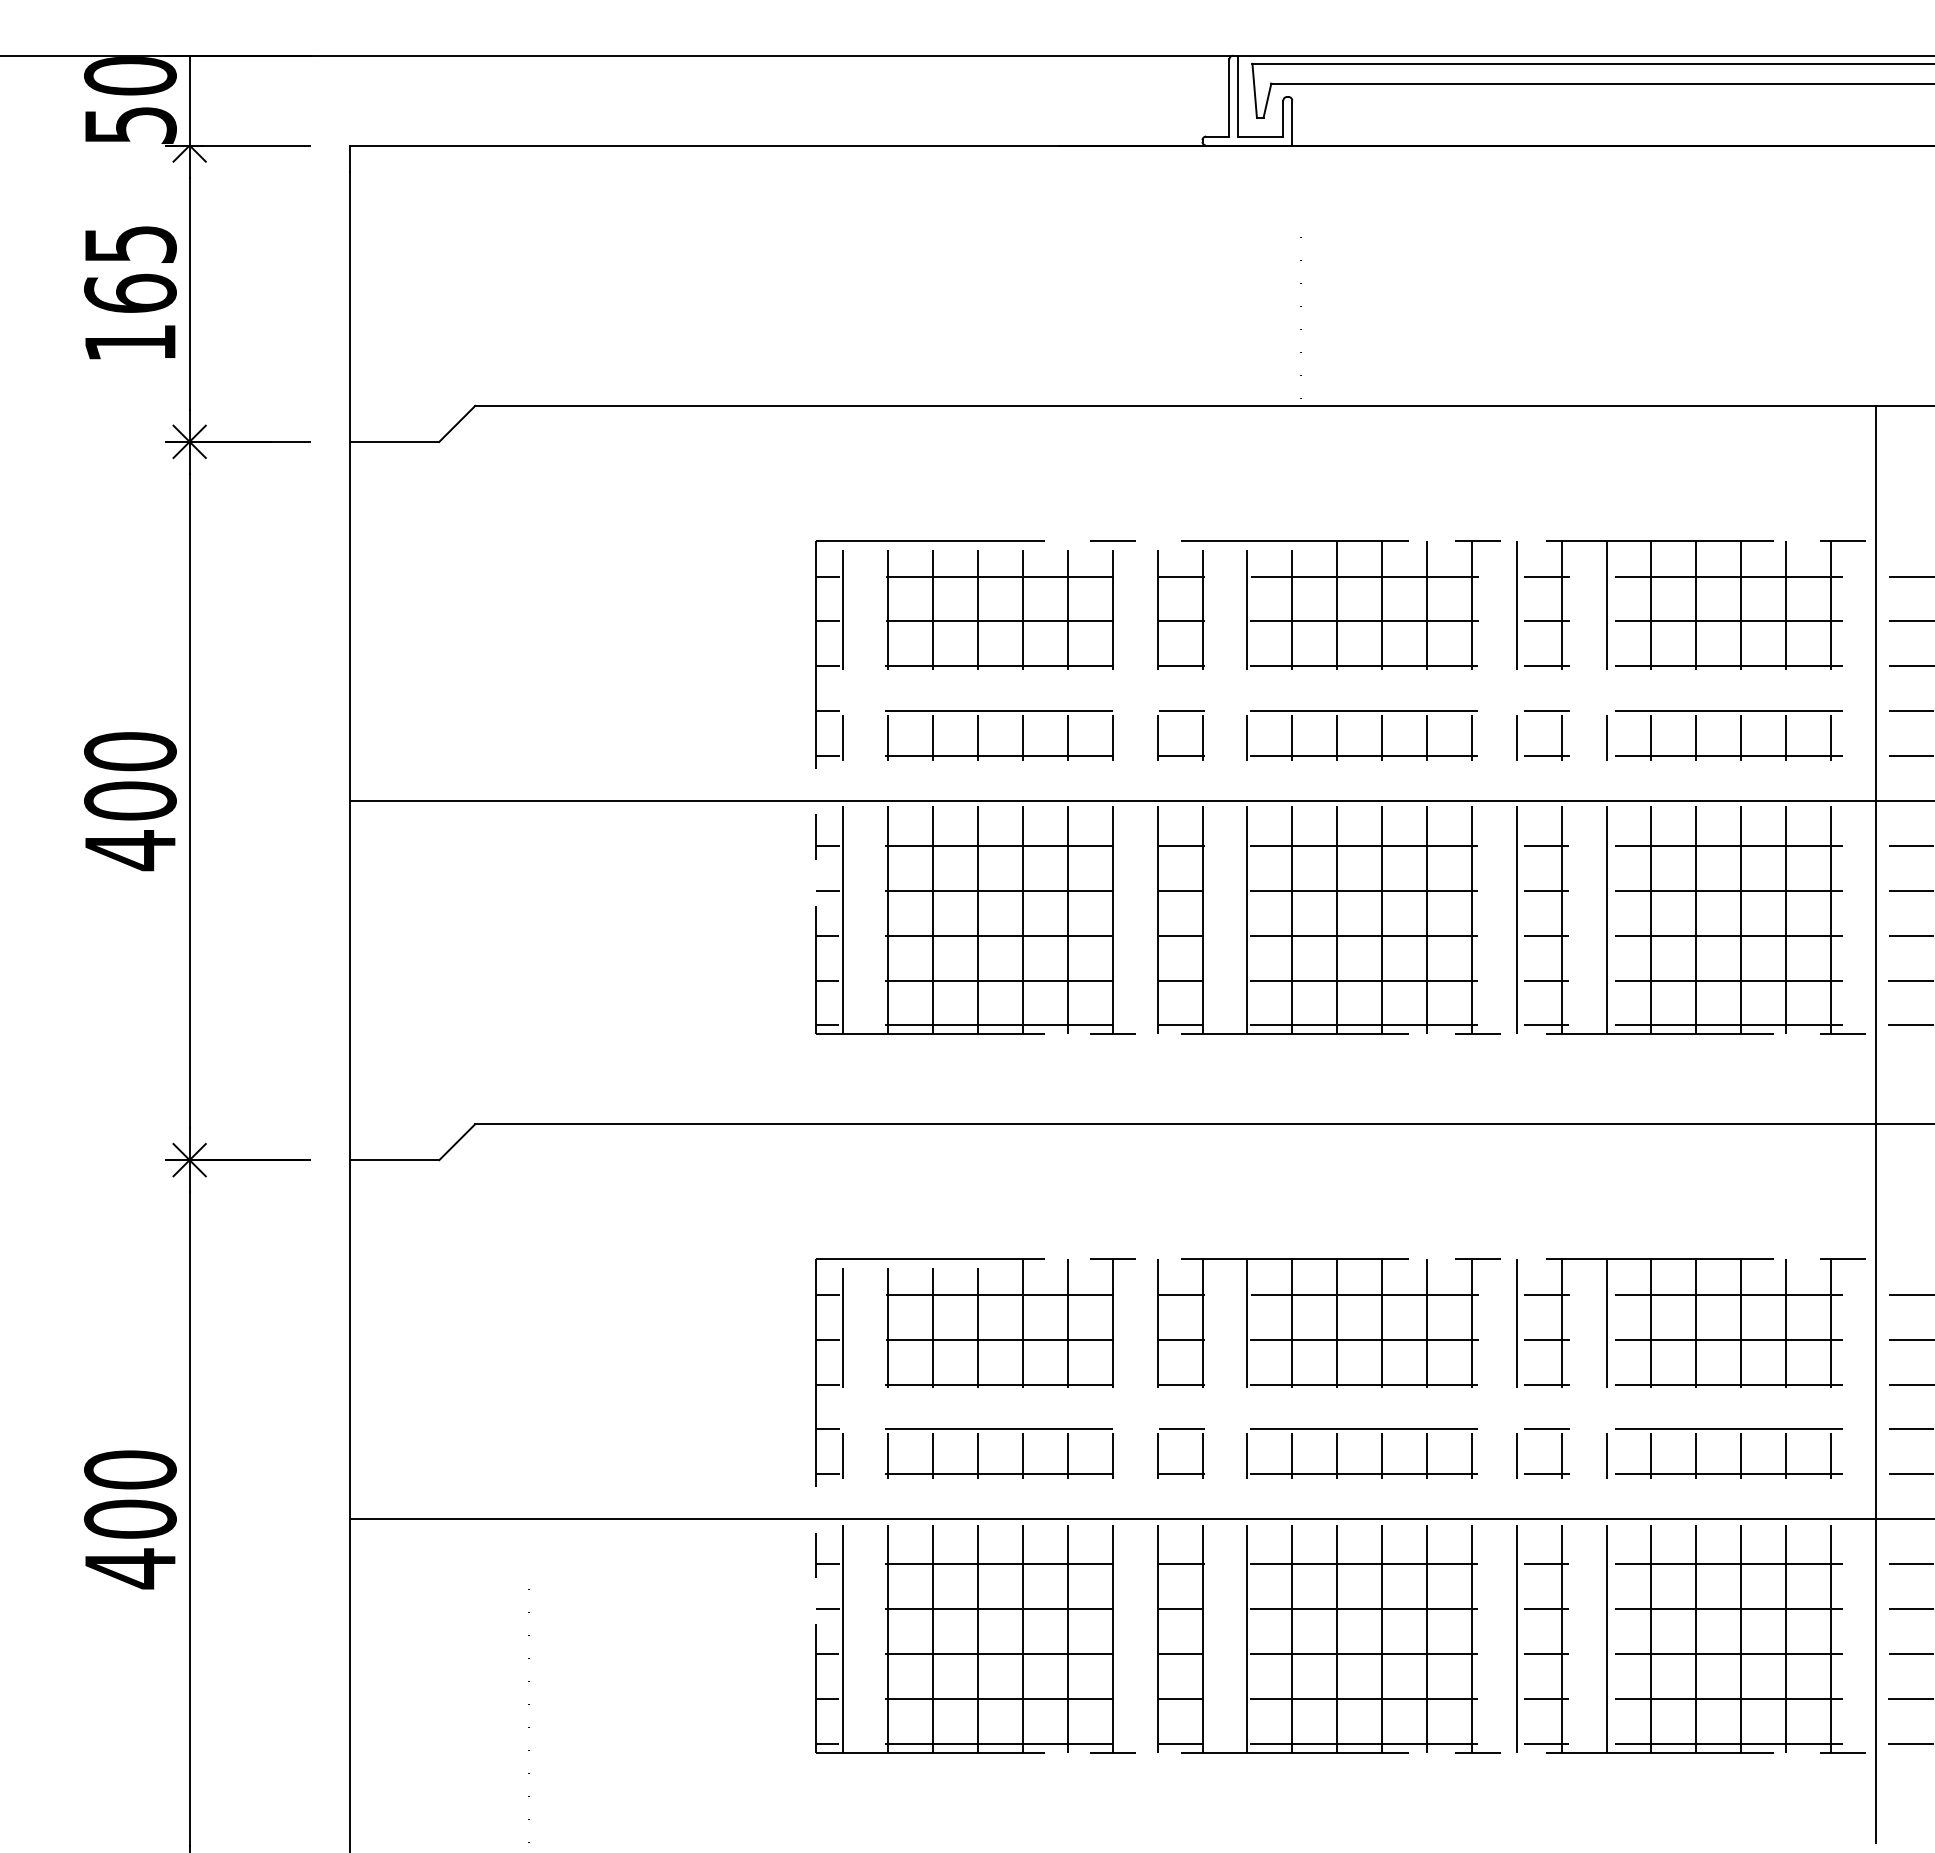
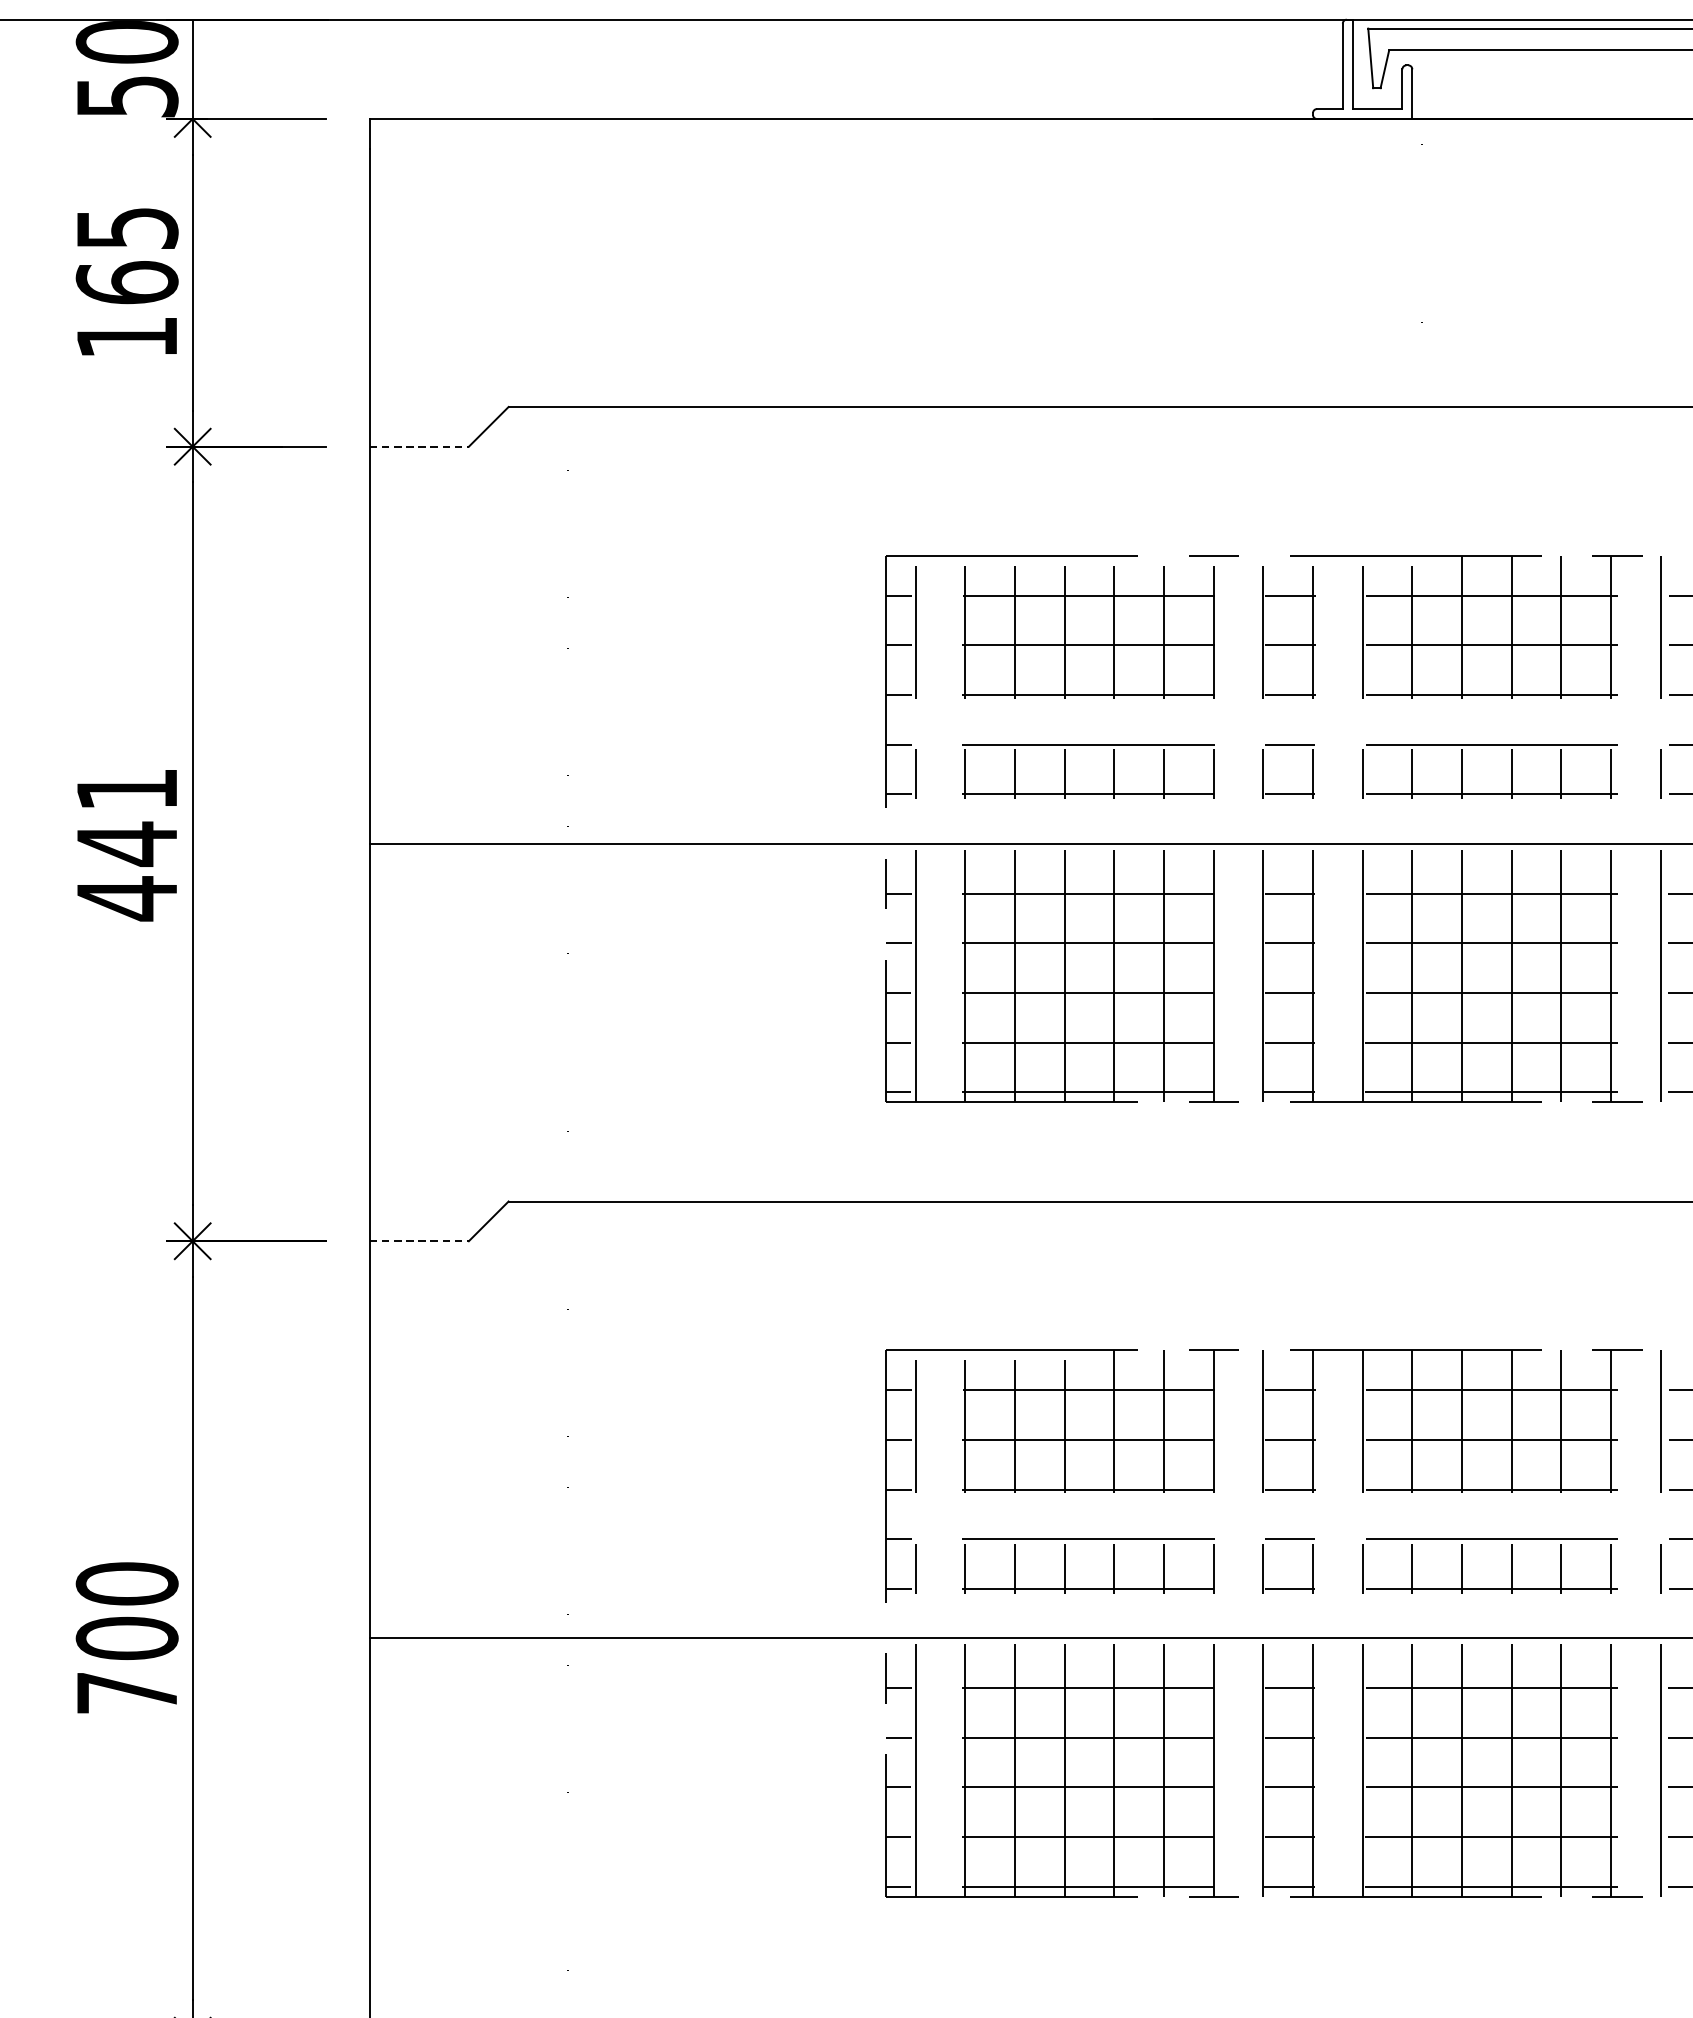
line: (394, 441) -> (419, 446), solid -> dashed
text: (130, 776) -> (127, 816), 400 -> 441
line: (394, 1160) -> (419, 1241), solid -> dashed
text: (130, 1568) -> (127, 1692), 400 -> 700

